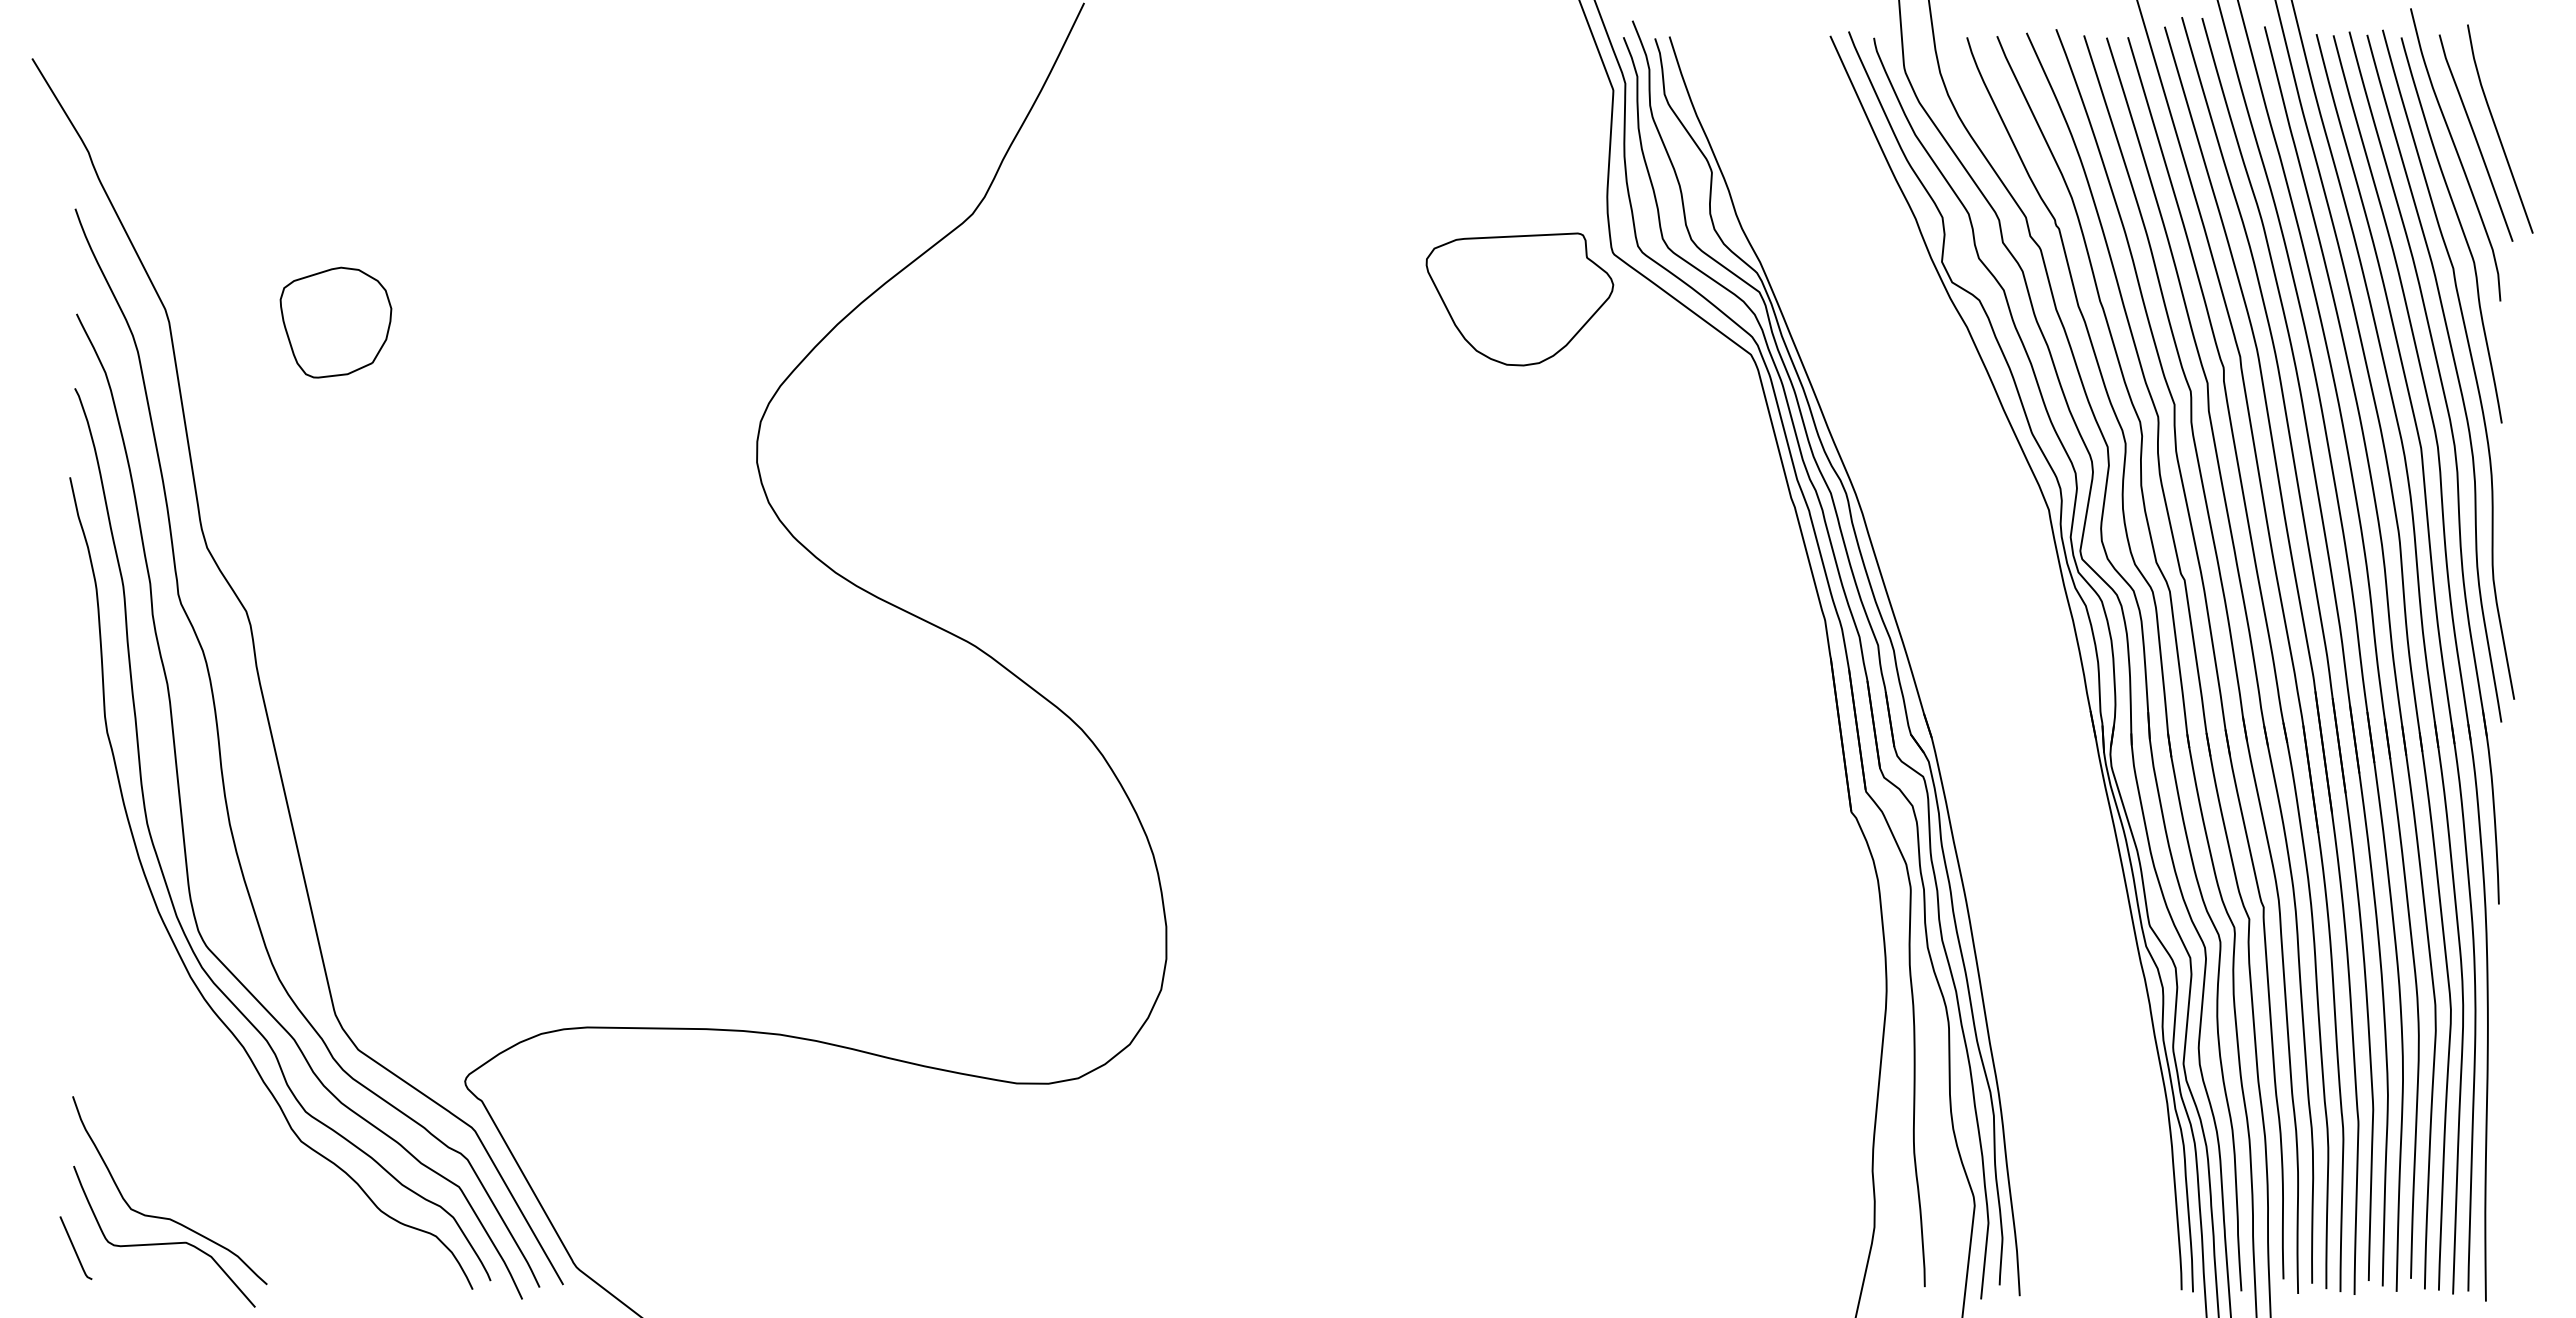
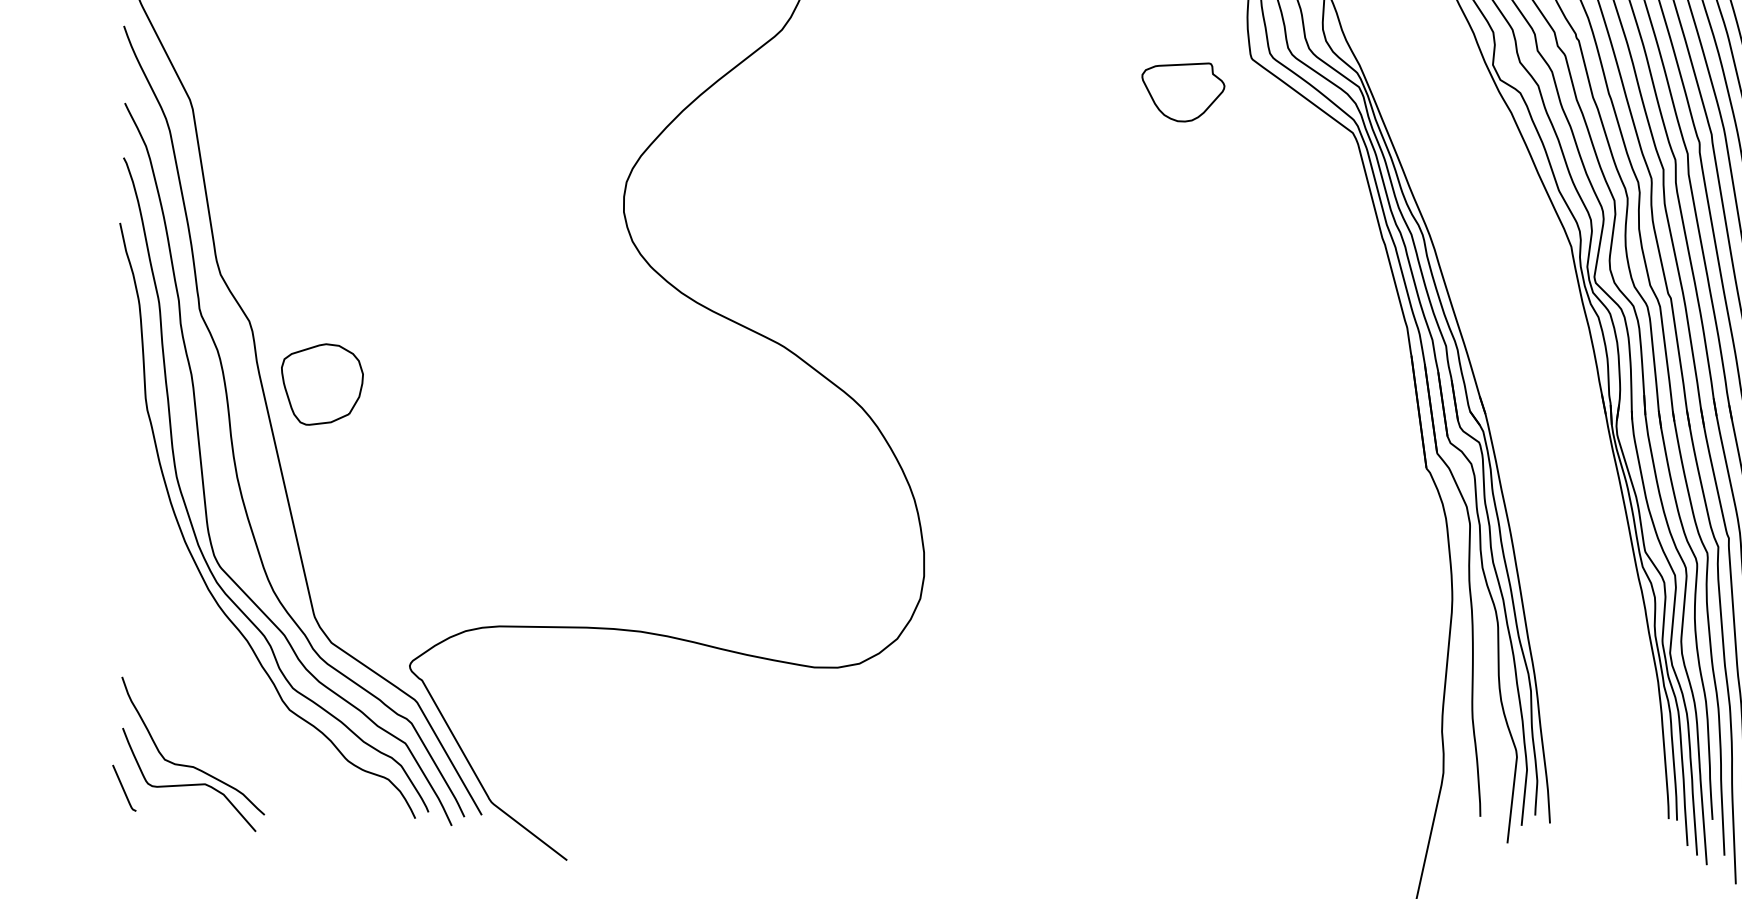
part: (1519, 299) -> (1183, 92), size x0.6
part: (335, 322) -> (322, 384), moved

